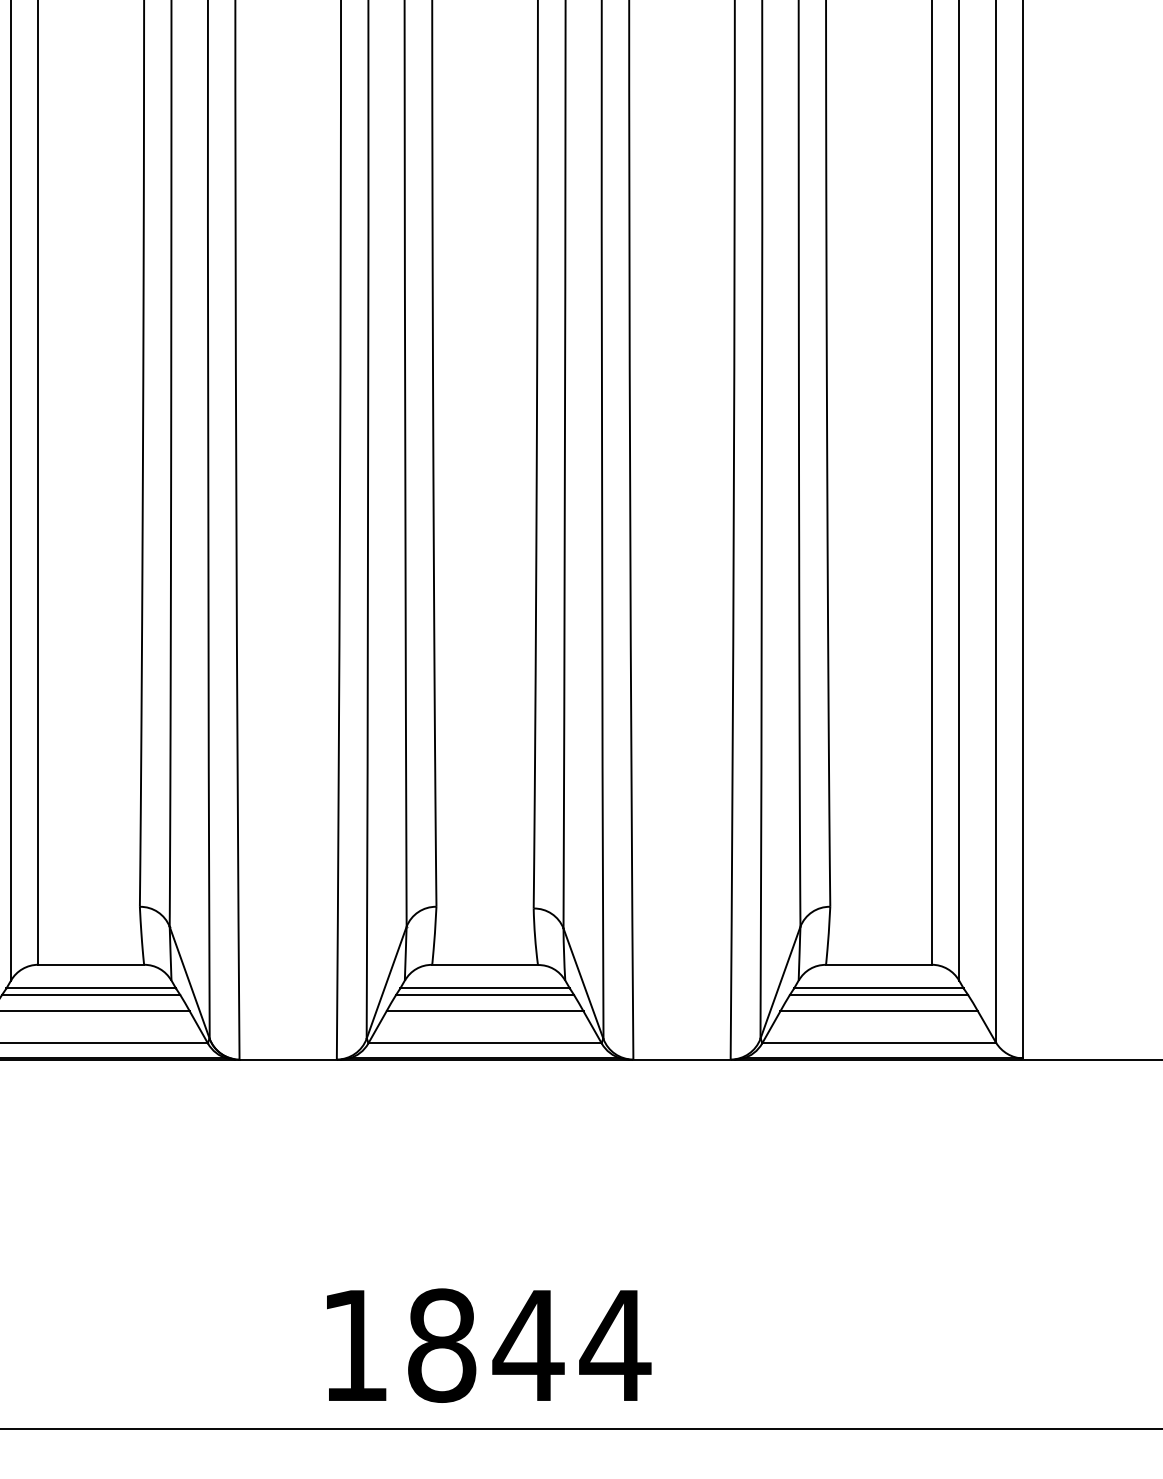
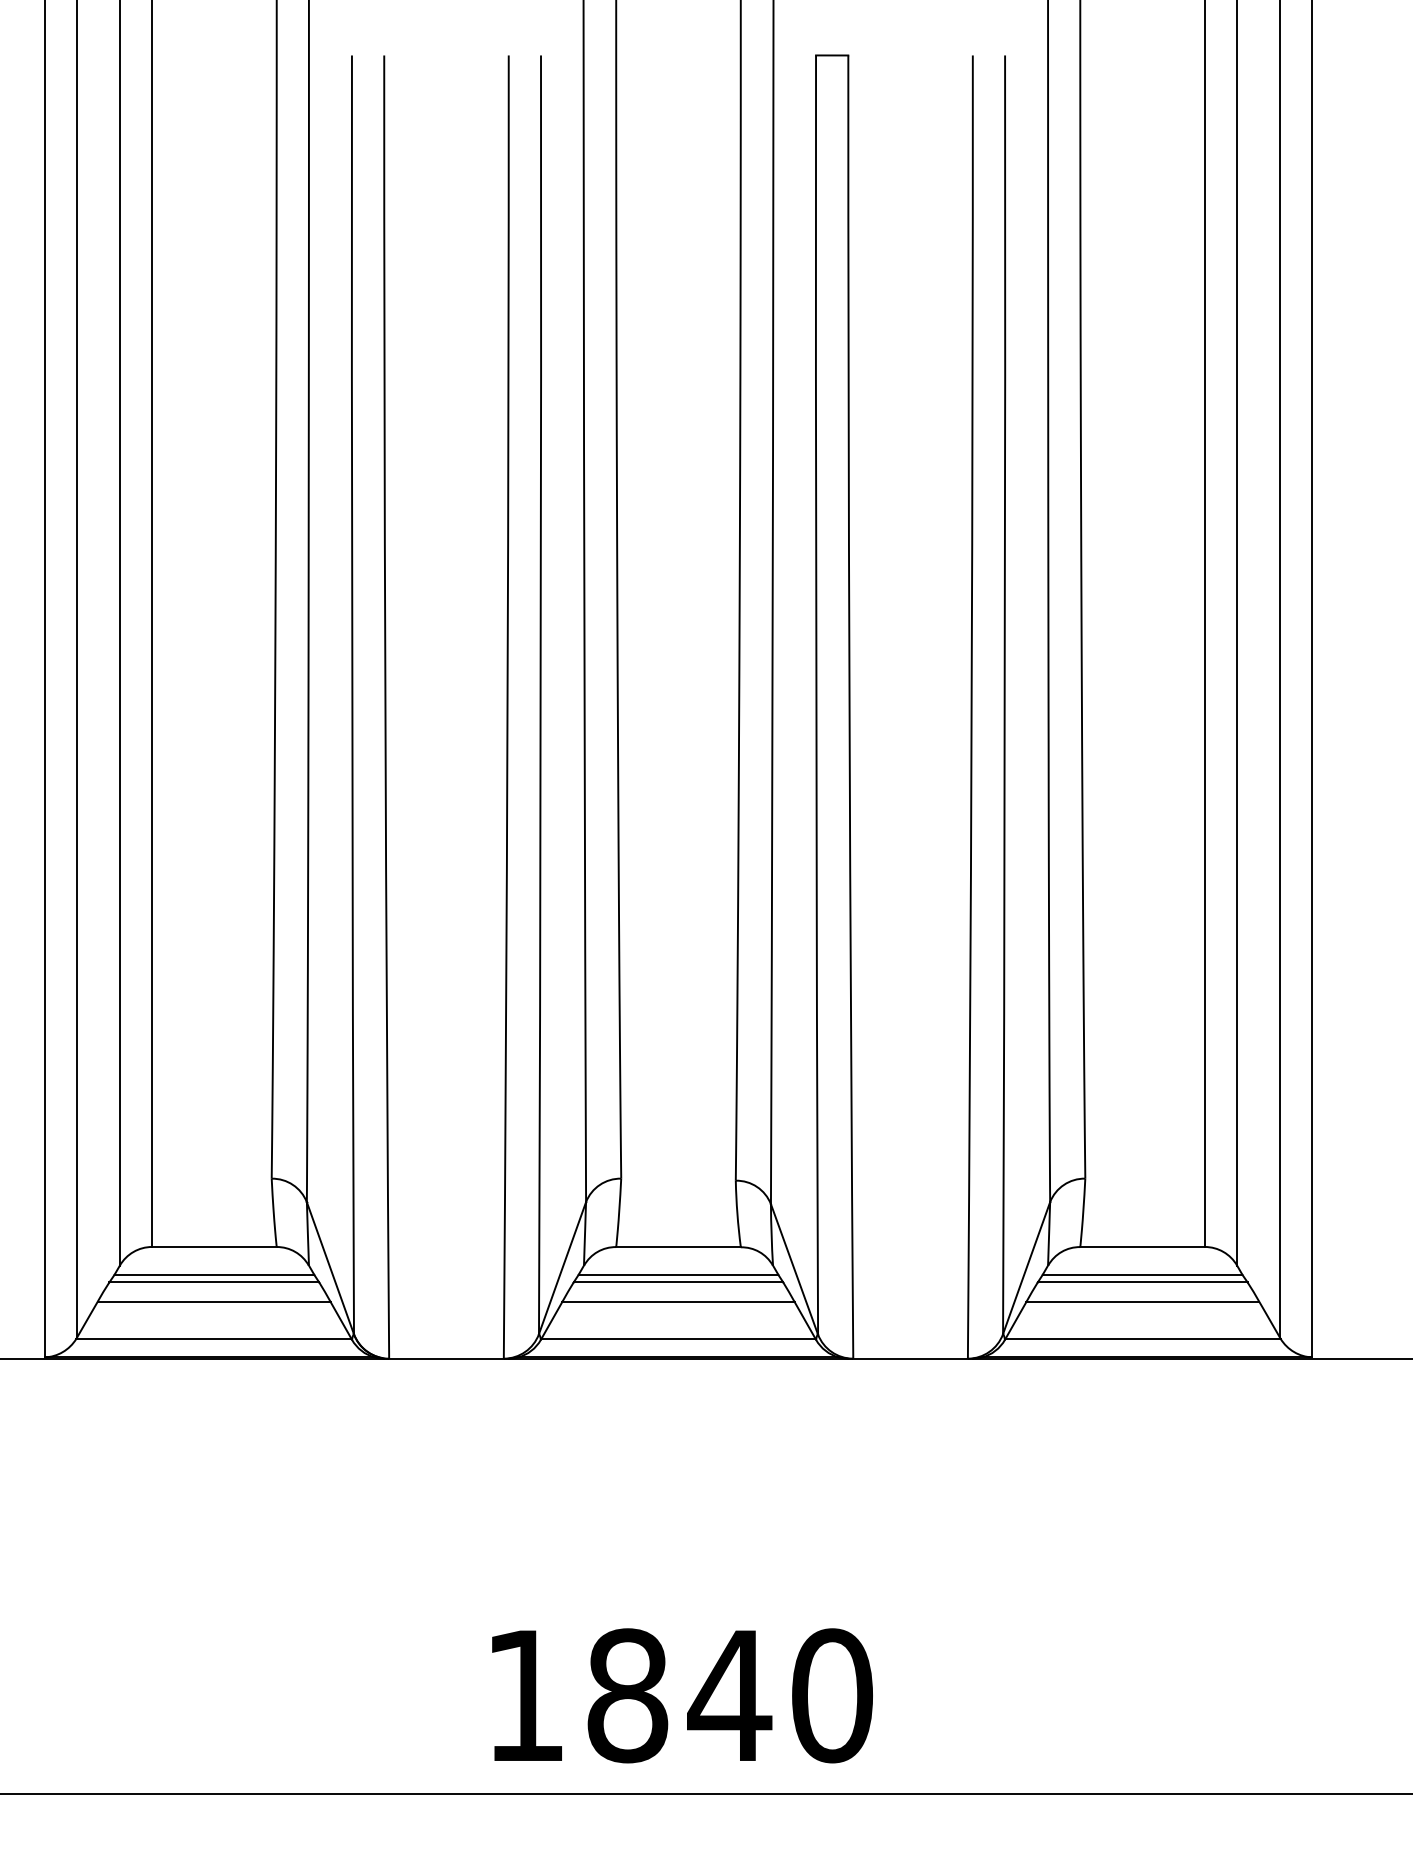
text: (614, 1345) -> (831, 1695), 1844 -> 1840

